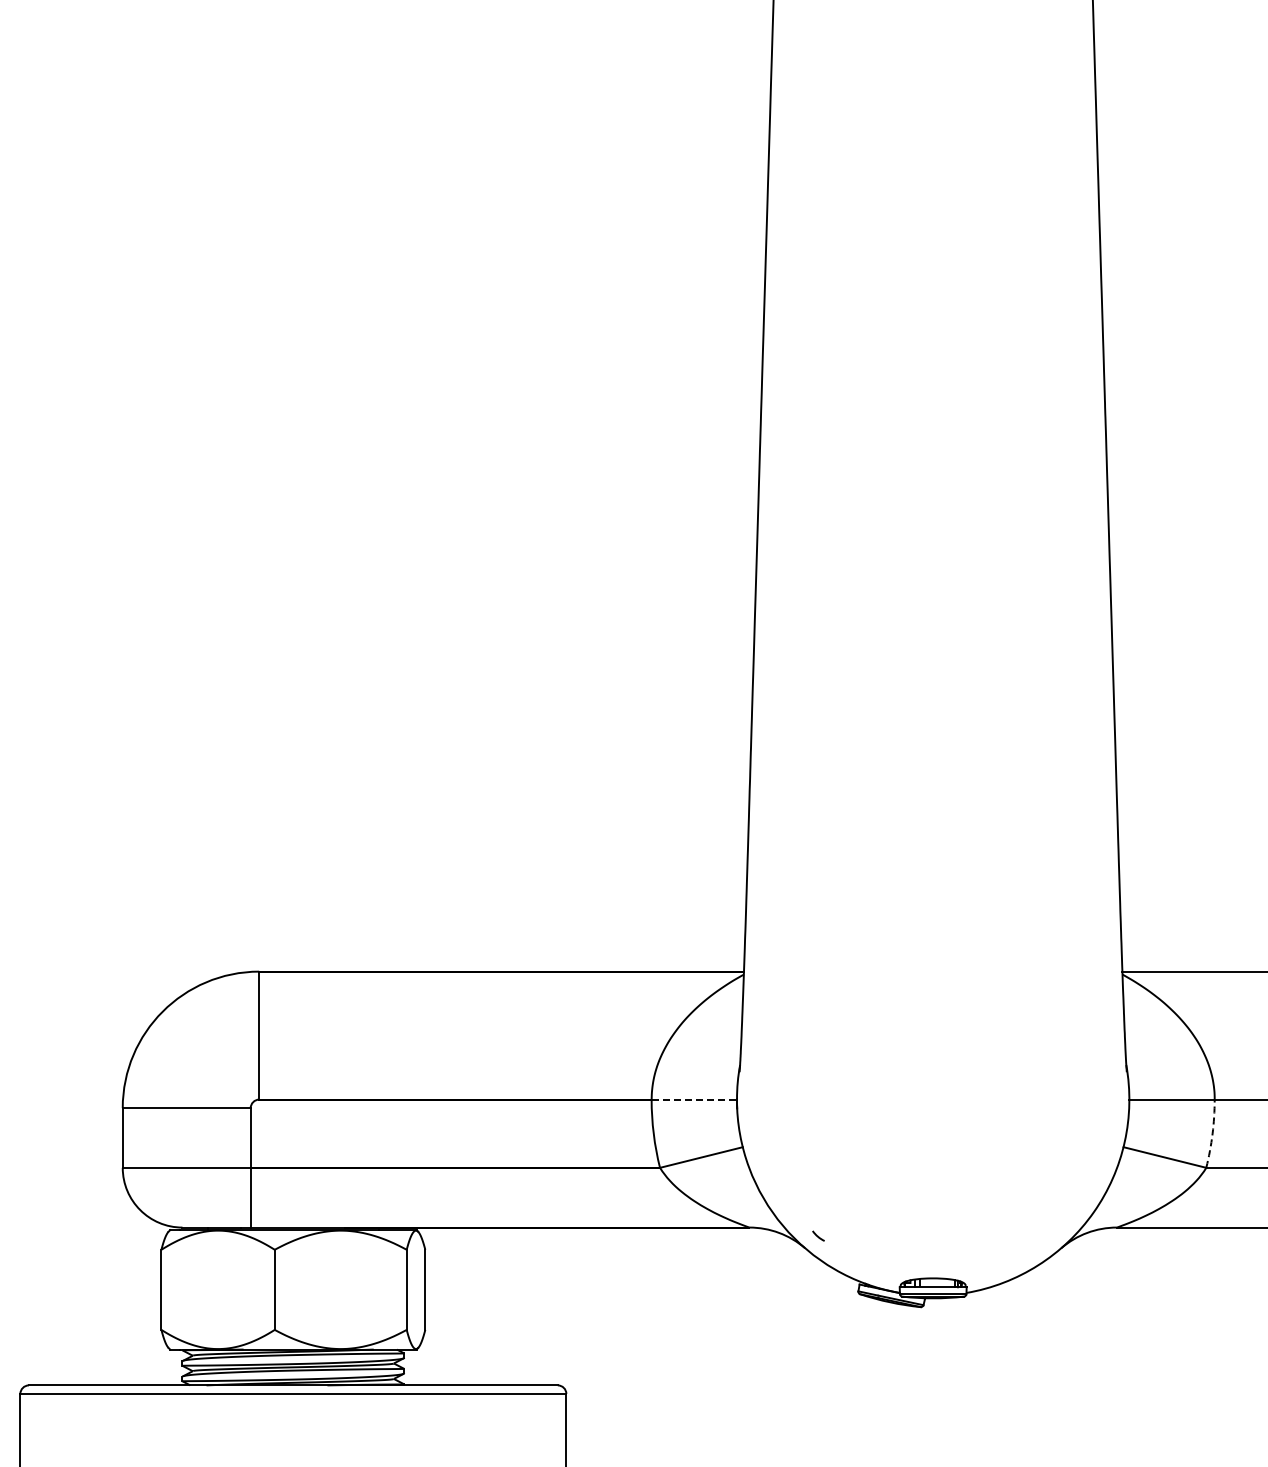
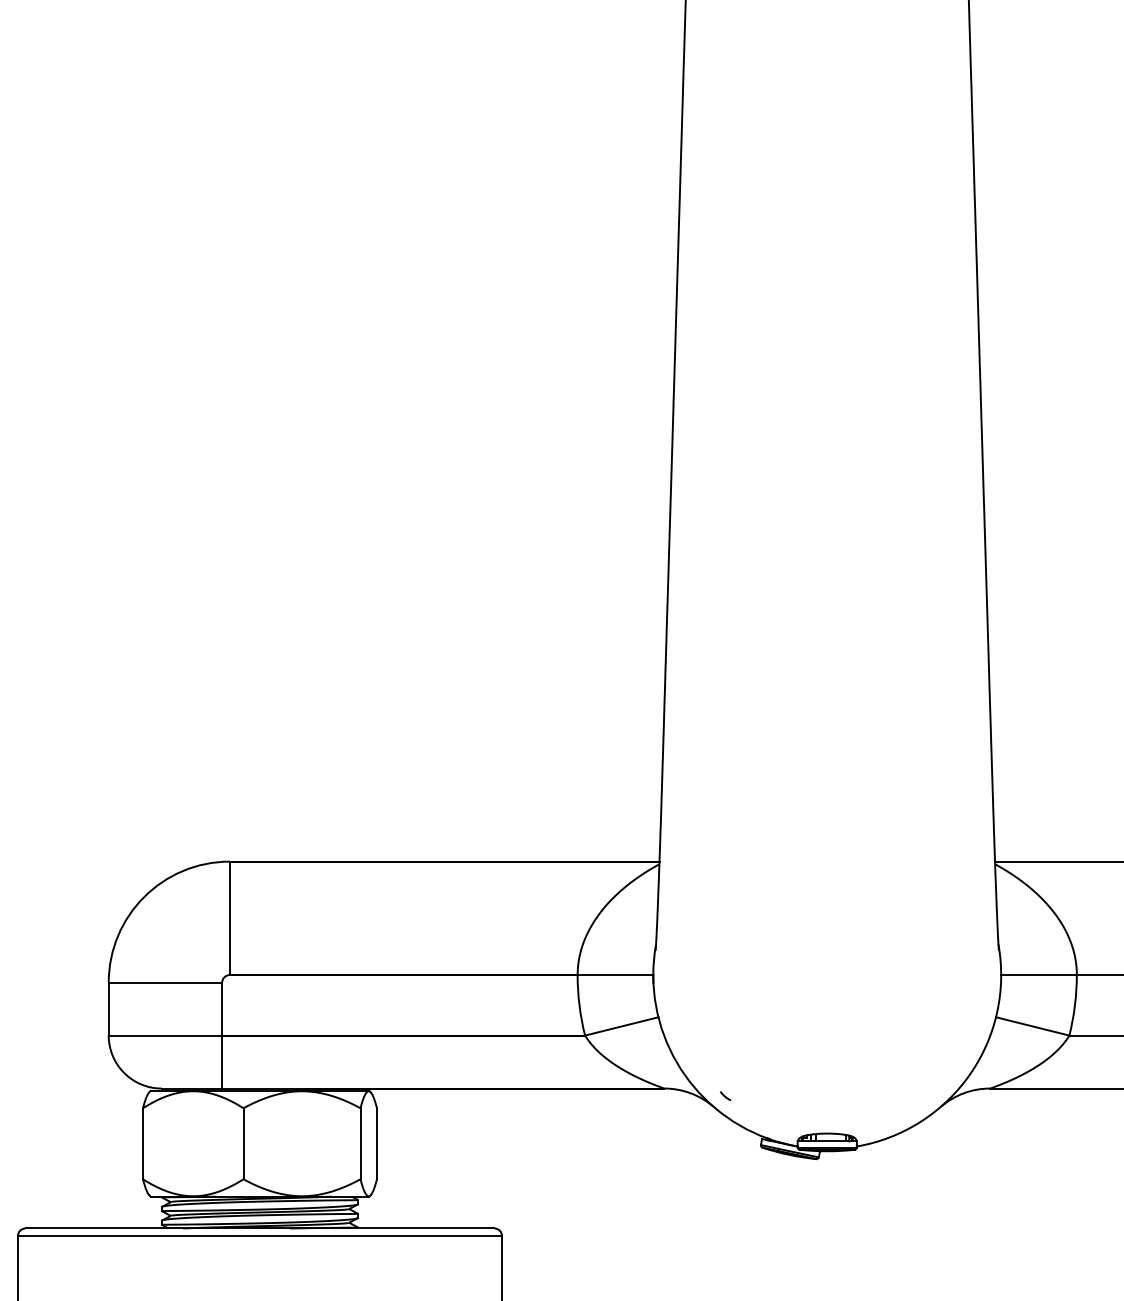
line: (694, 1099) -> (615, 974), dashed -> solid
arc: (1212, 1133) -> (1074, 1005), dashed -> solid

